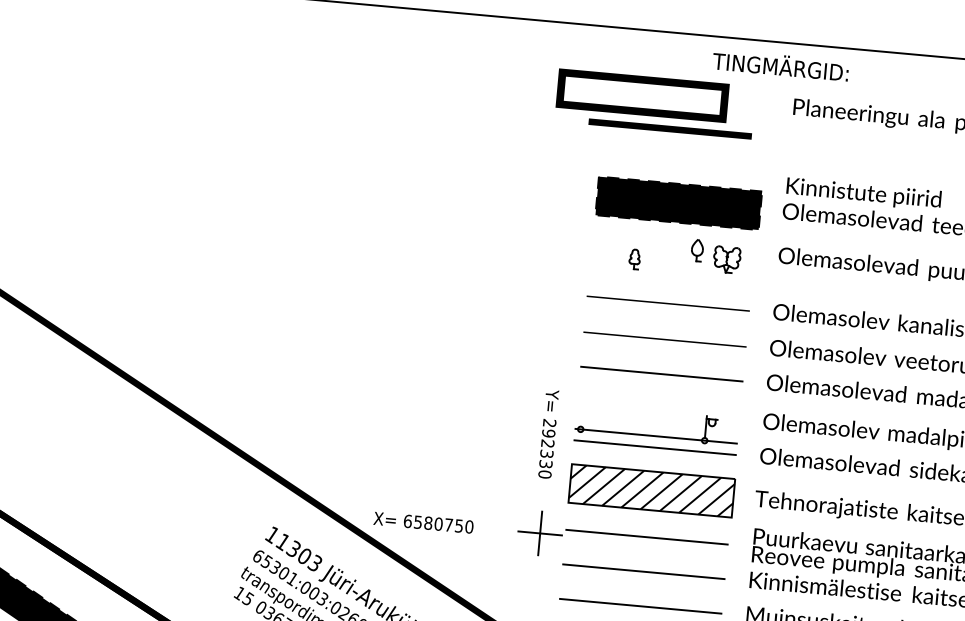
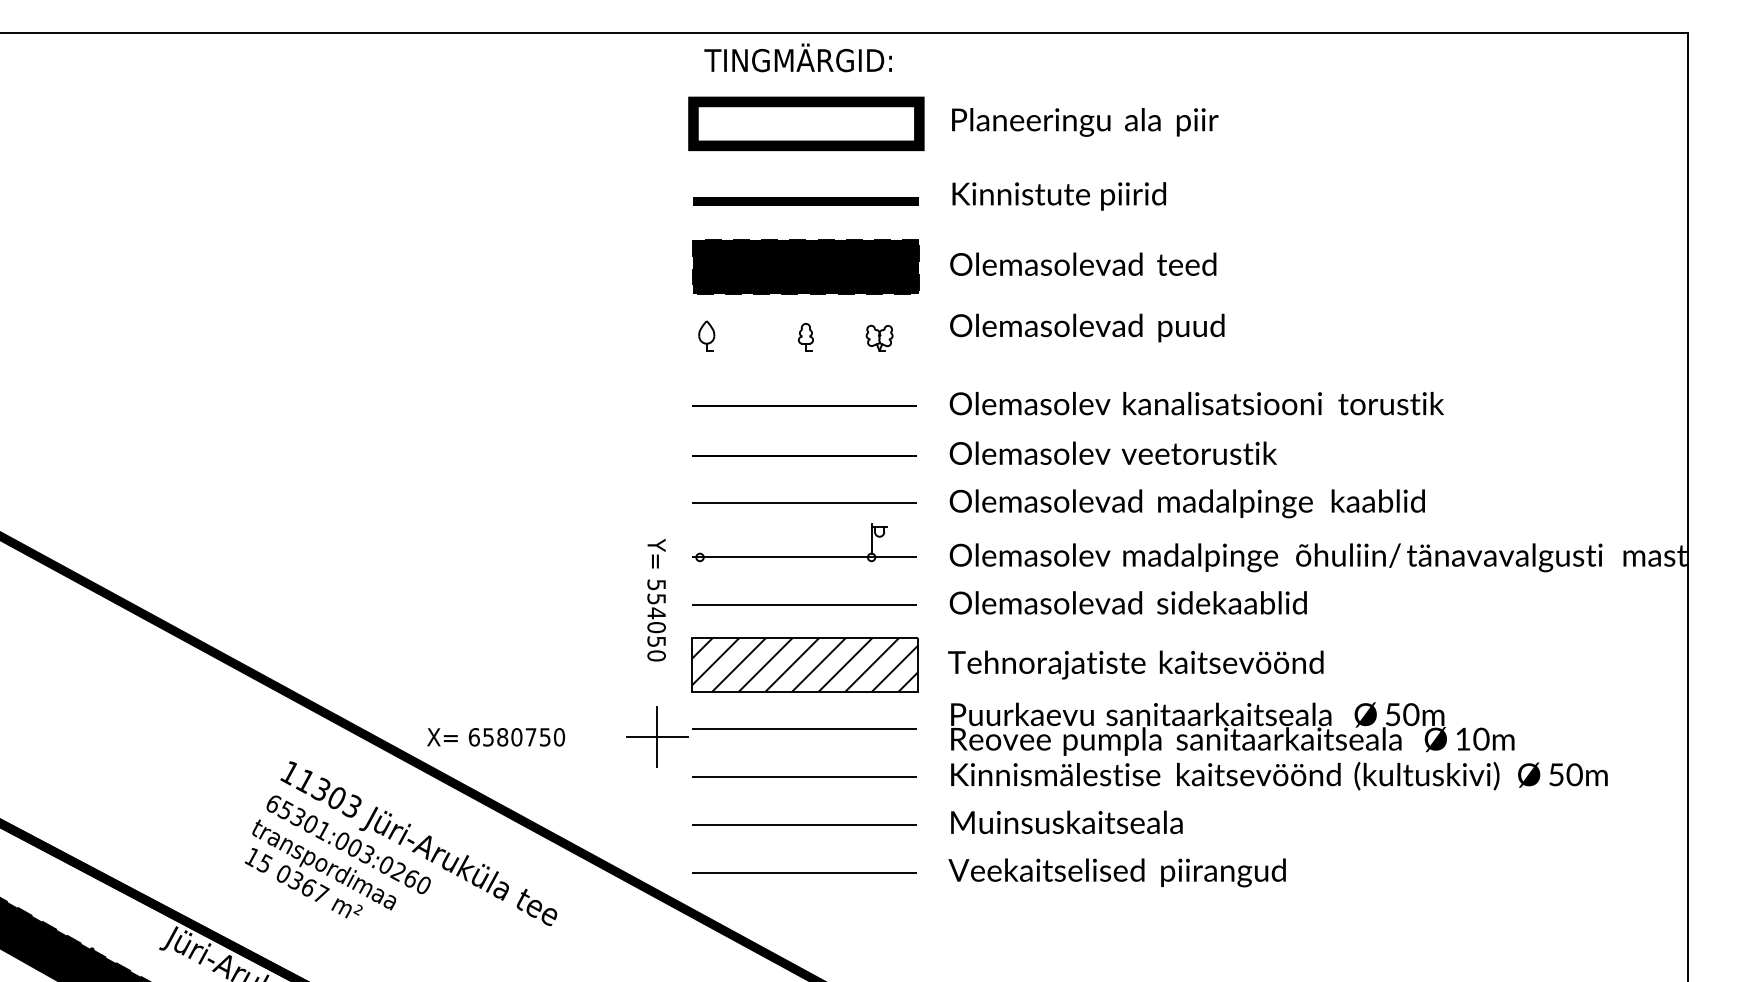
text: (780, 65) -> (797, 57), moved
part: (642, 95) -> (806, 123), moved
line: (669, 129) -> (805, 201), moved
text: (863, 194) -> (1058, 196), moved
part: (697, 249) -> (706, 335), moved
part: (634, 259) -> (805, 337), moved
part: (726, 259) -> (879, 337), size x0.71
part: (656, 435) -> (804, 556), moved
text: (547, 443) -> (656, 612), 292330 -> 554050

